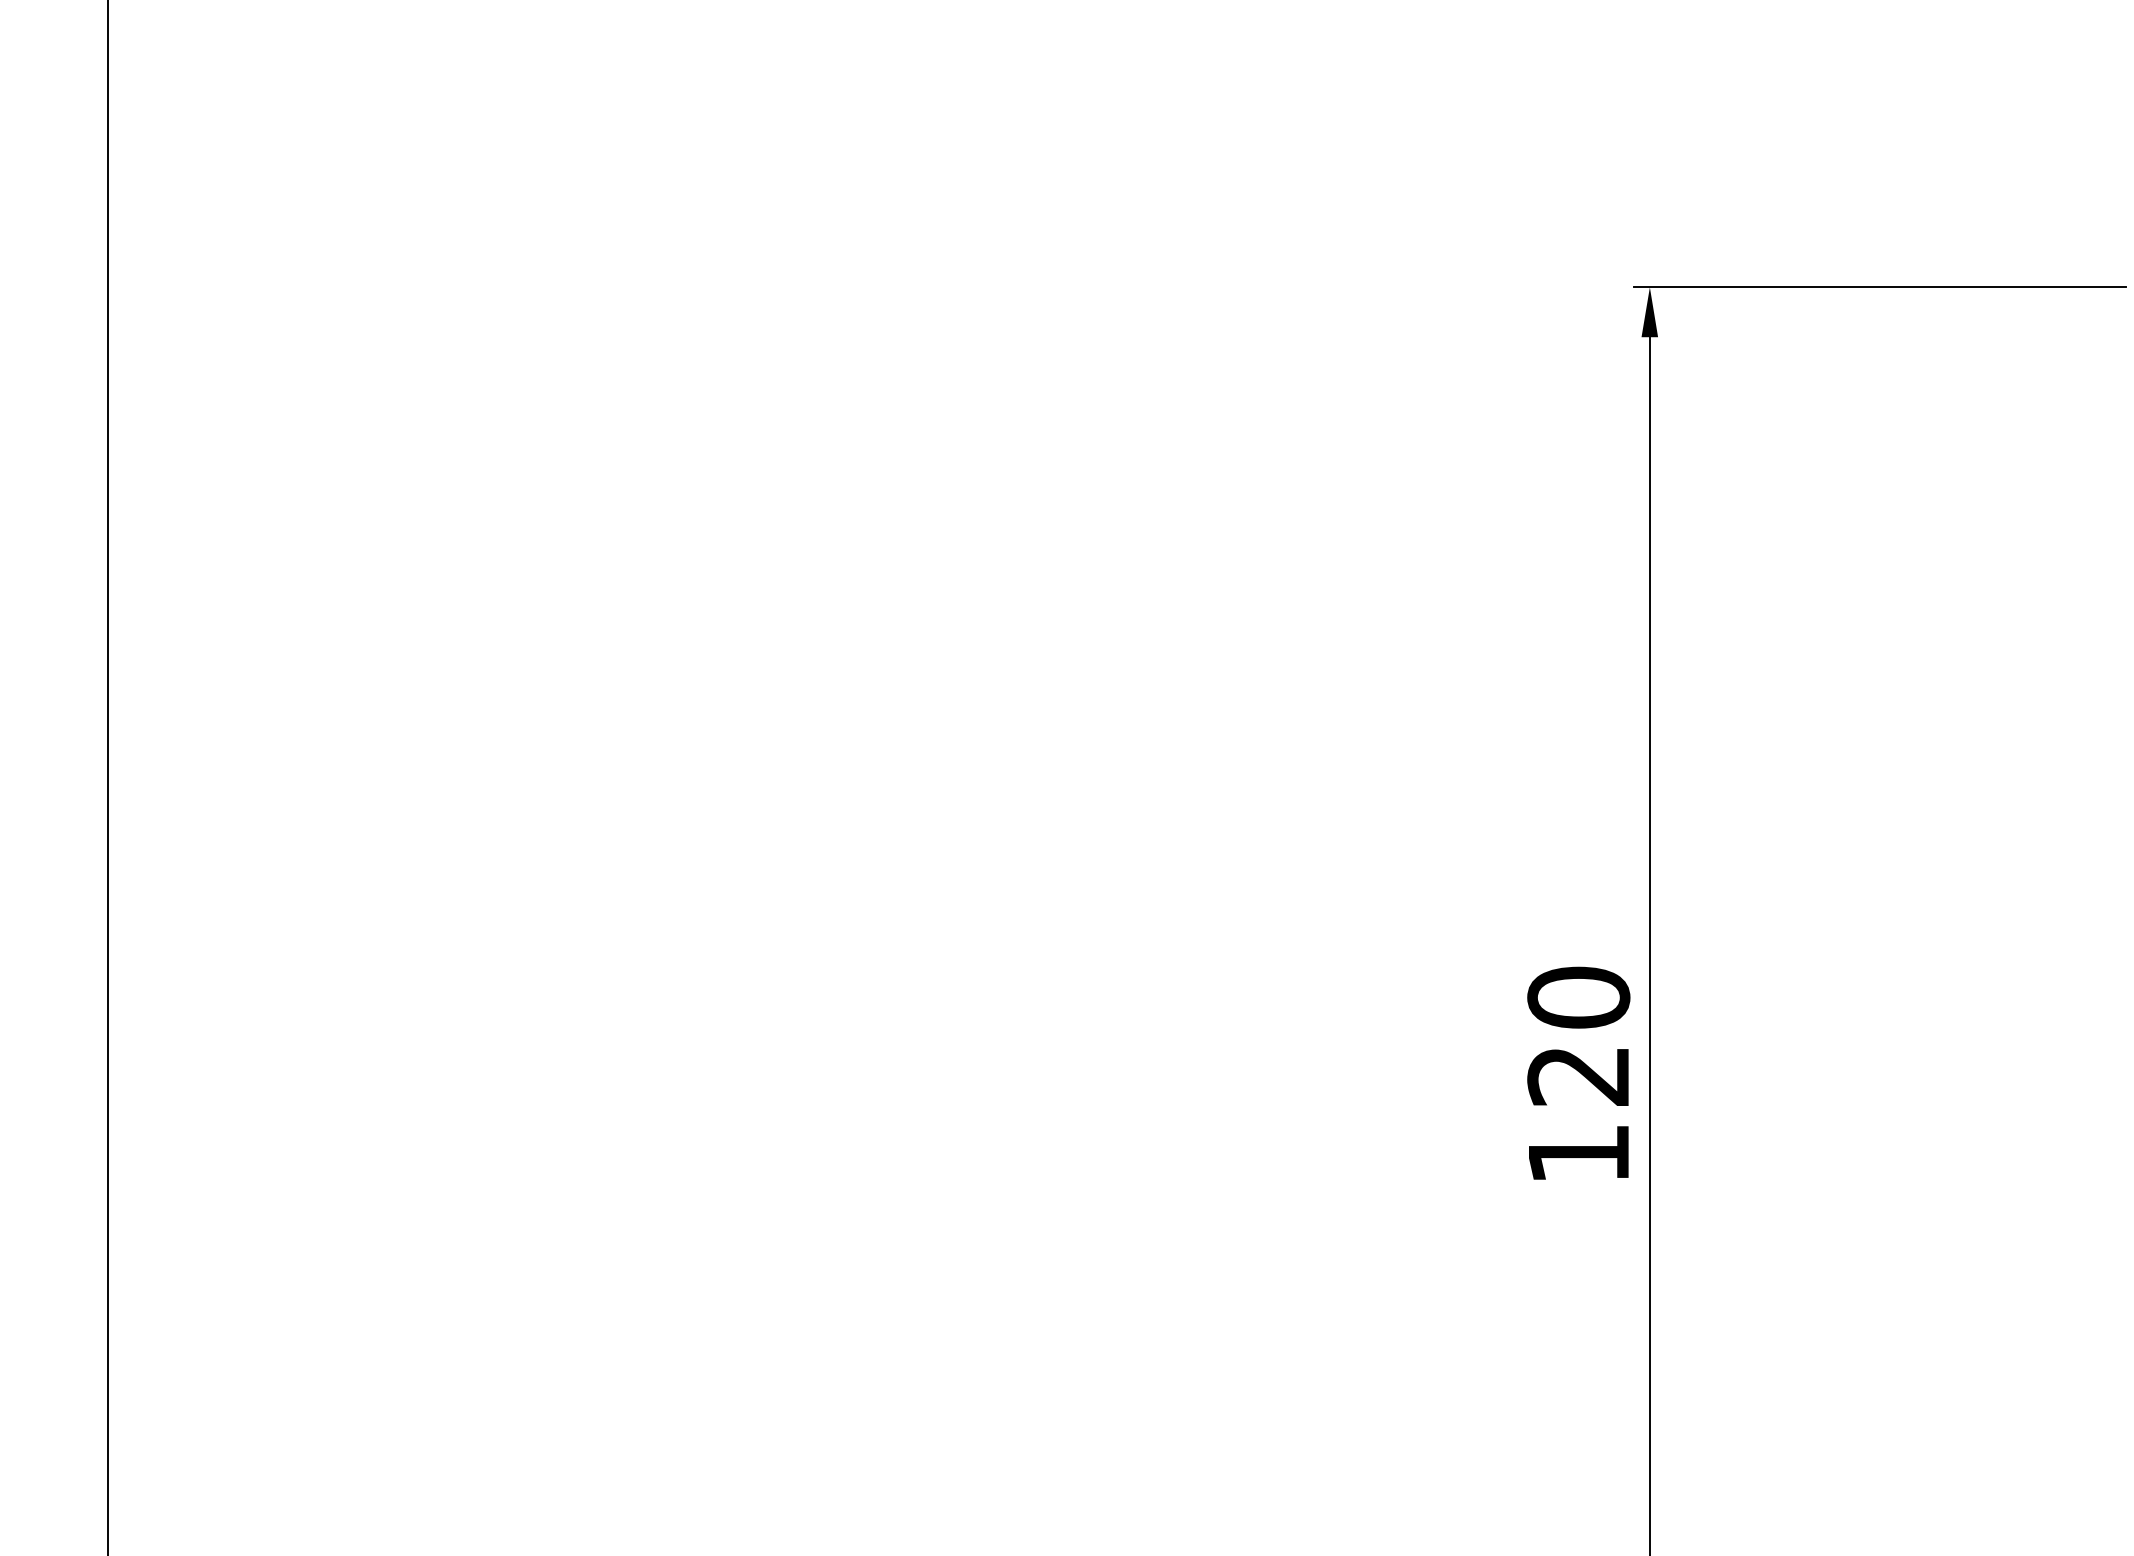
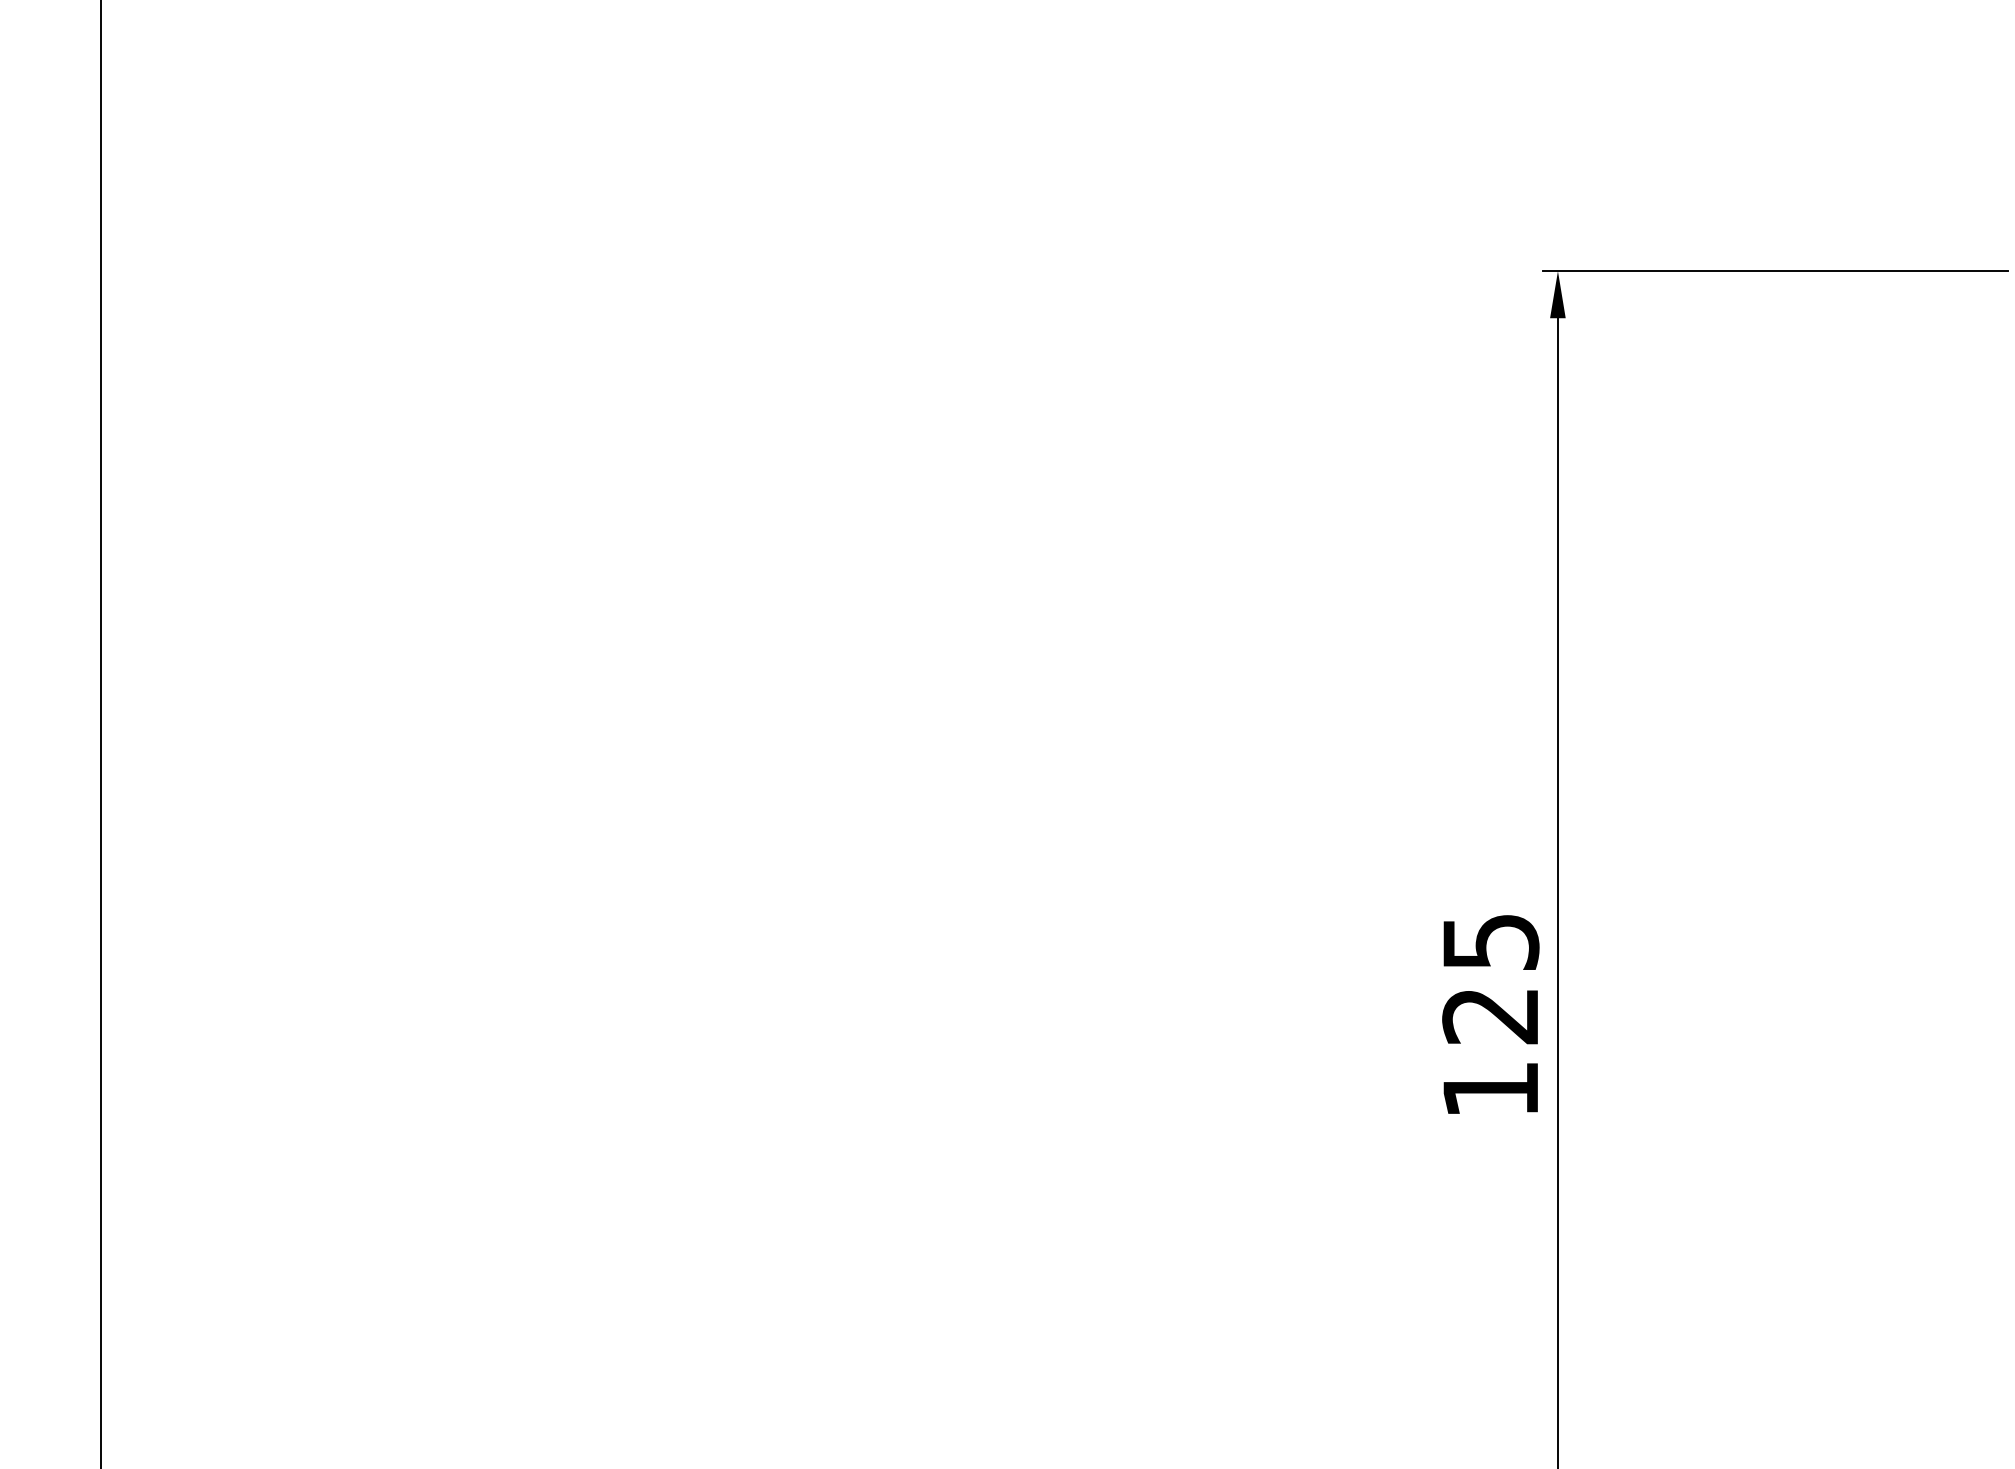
text: (1578, 997) -> (1490, 941), 120 -> 125

